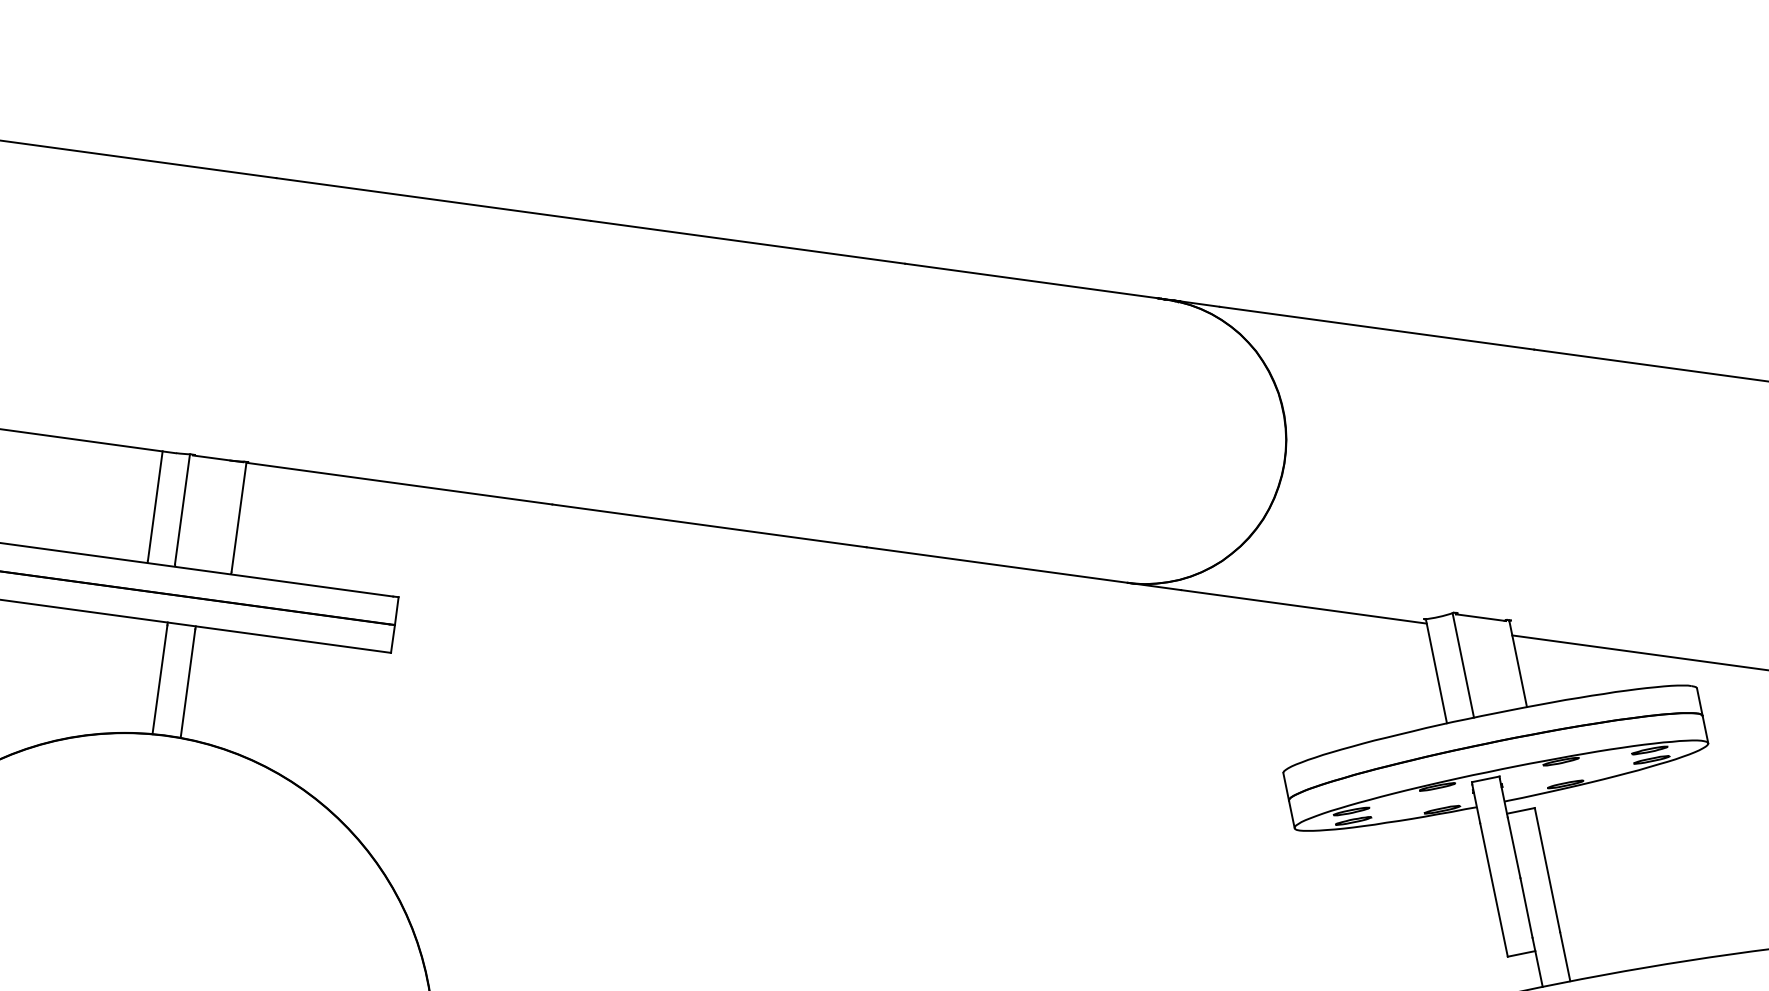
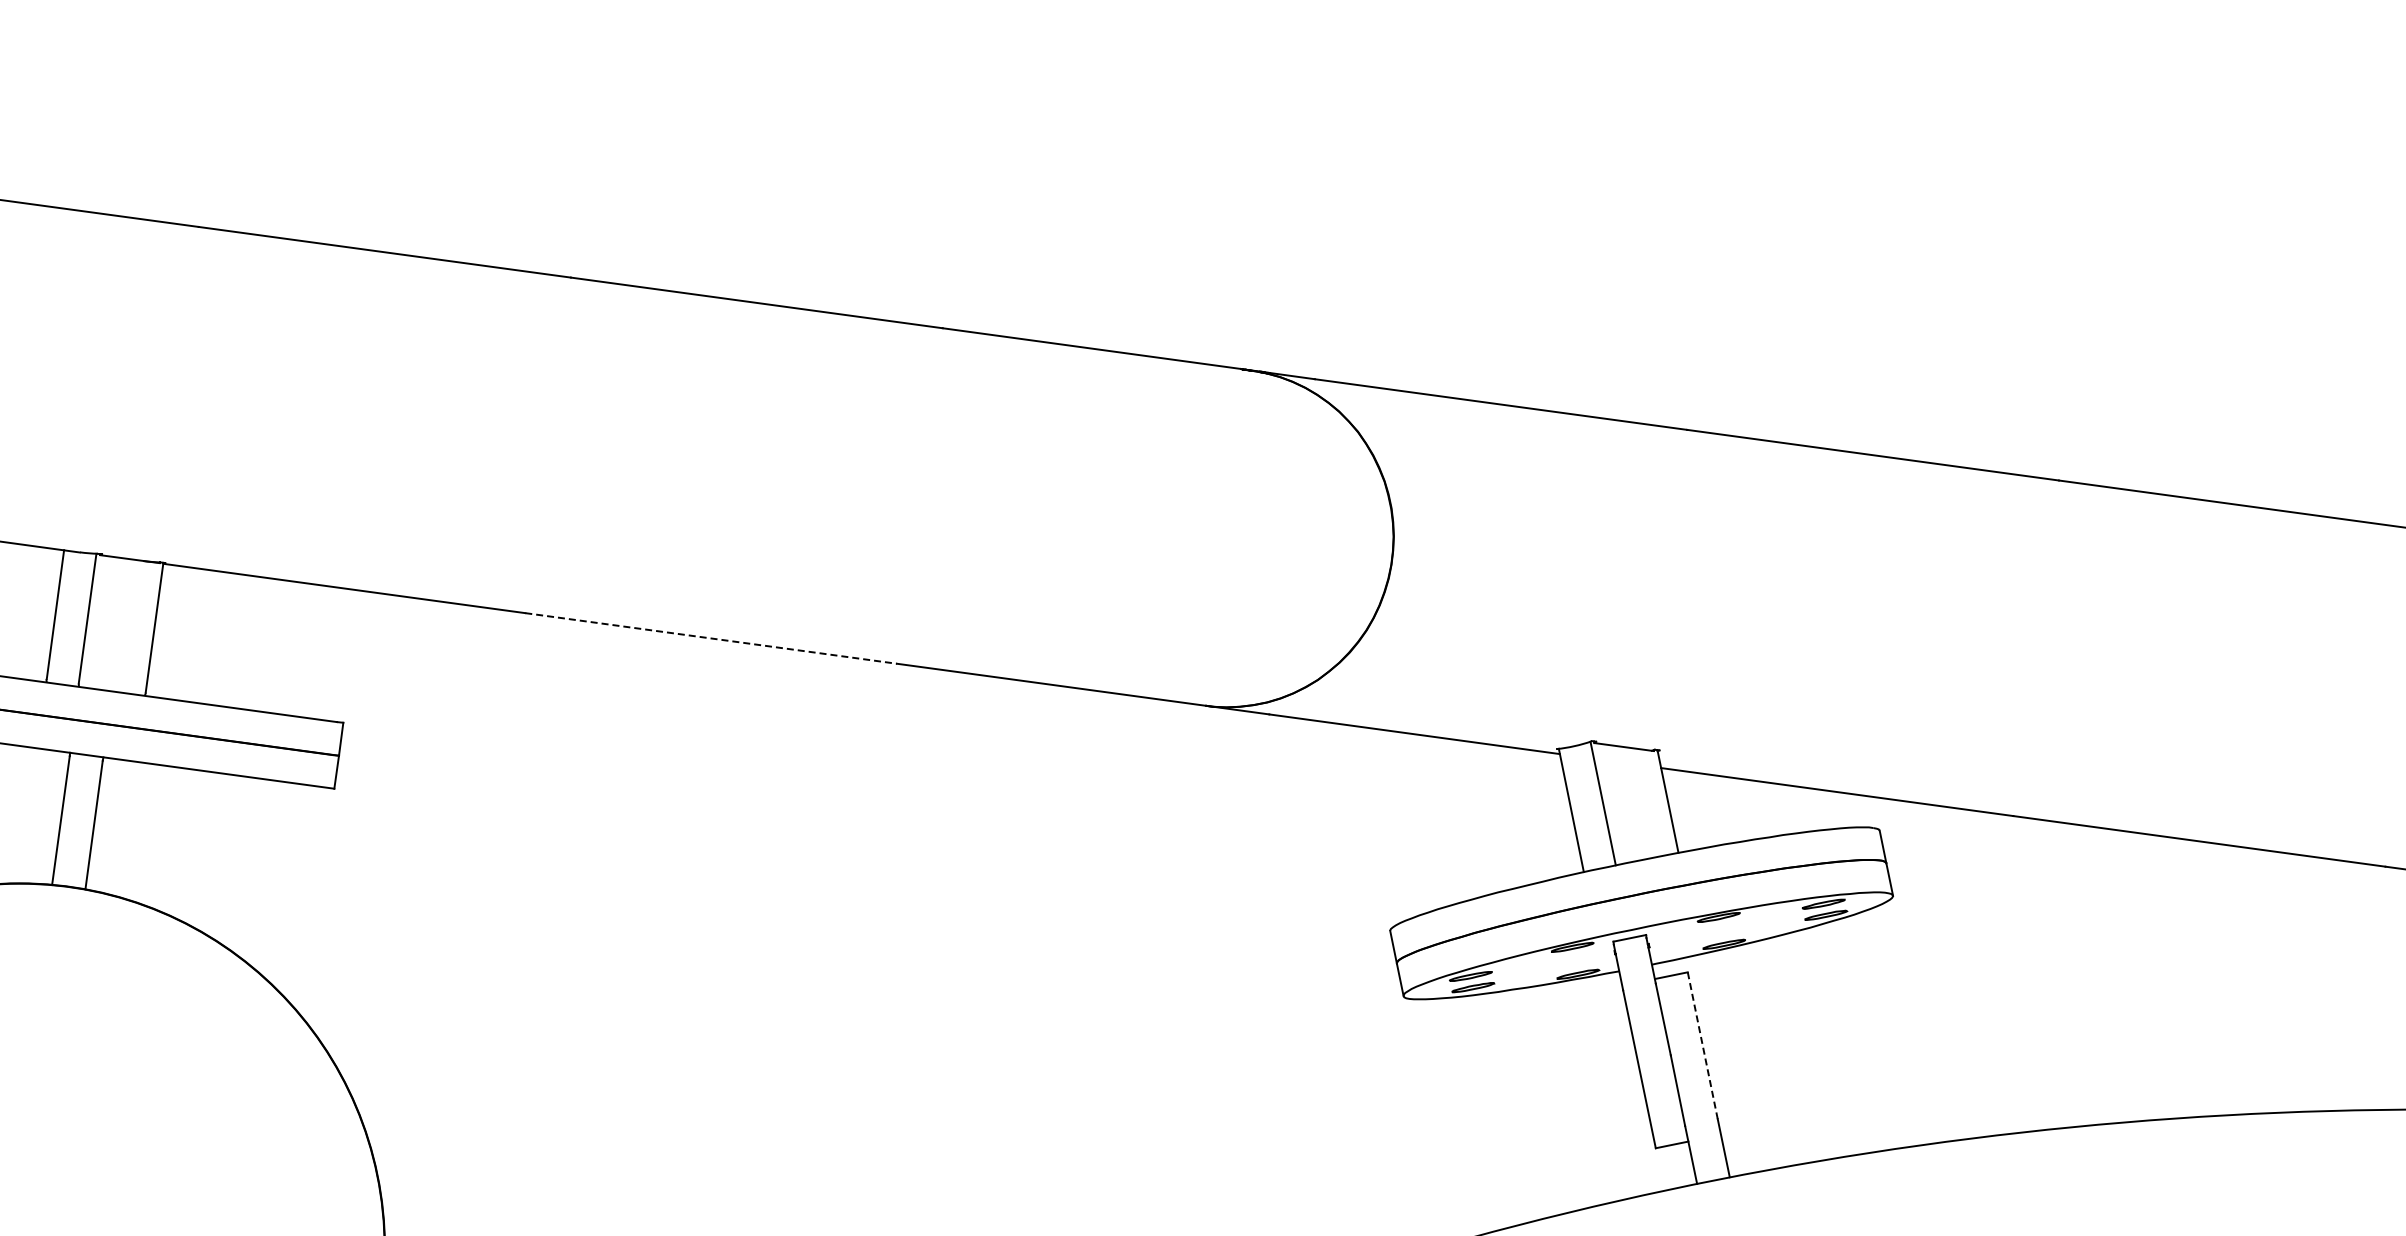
line: (709, 525) -> (711, 638), solid -> dashed
line: (1547, 869) -> (1702, 1045), solid -> dashed

